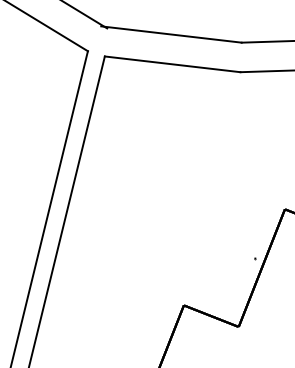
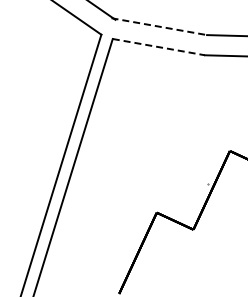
line: (171, 34) -> (159, 26), solid -> dashed
line: (172, 64) -> (158, 47), solid -> dashed

